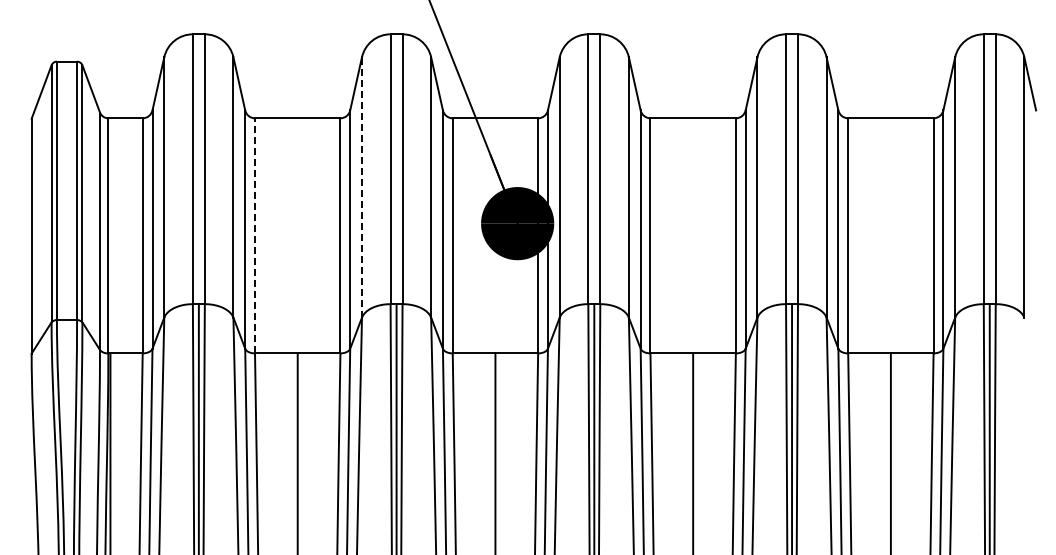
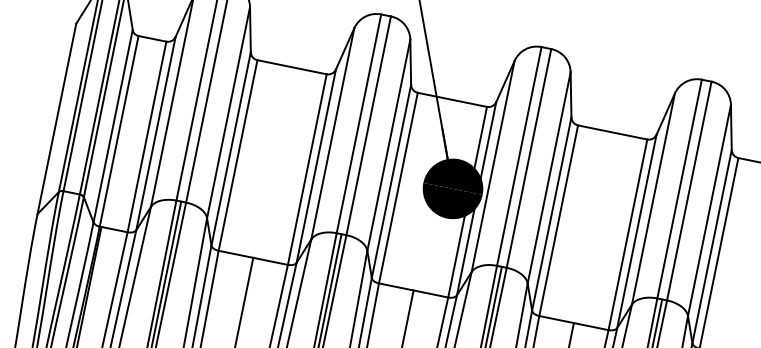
line: (362, 186) -> (333, 133), dashed -> solid
line: (255, 235) -> (238, 155), dashed -> solid

